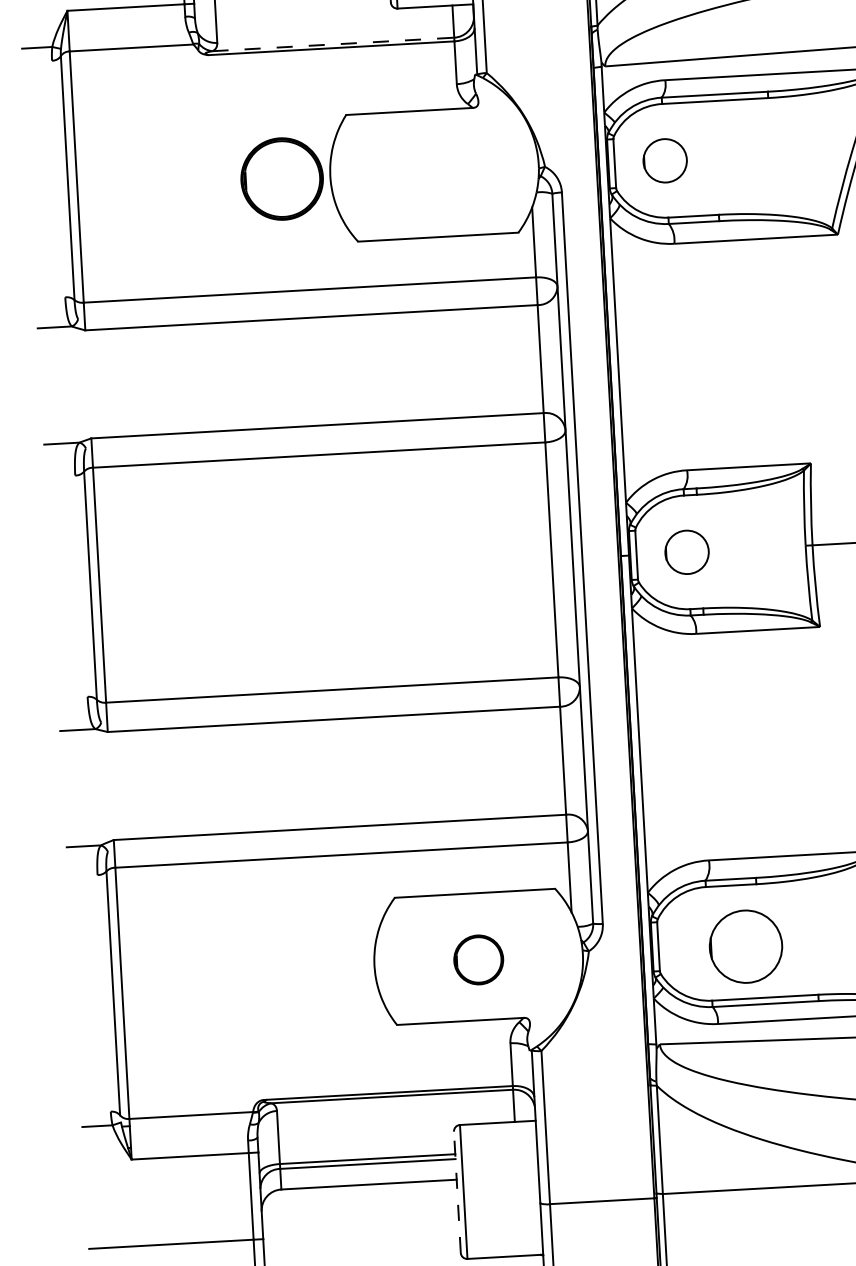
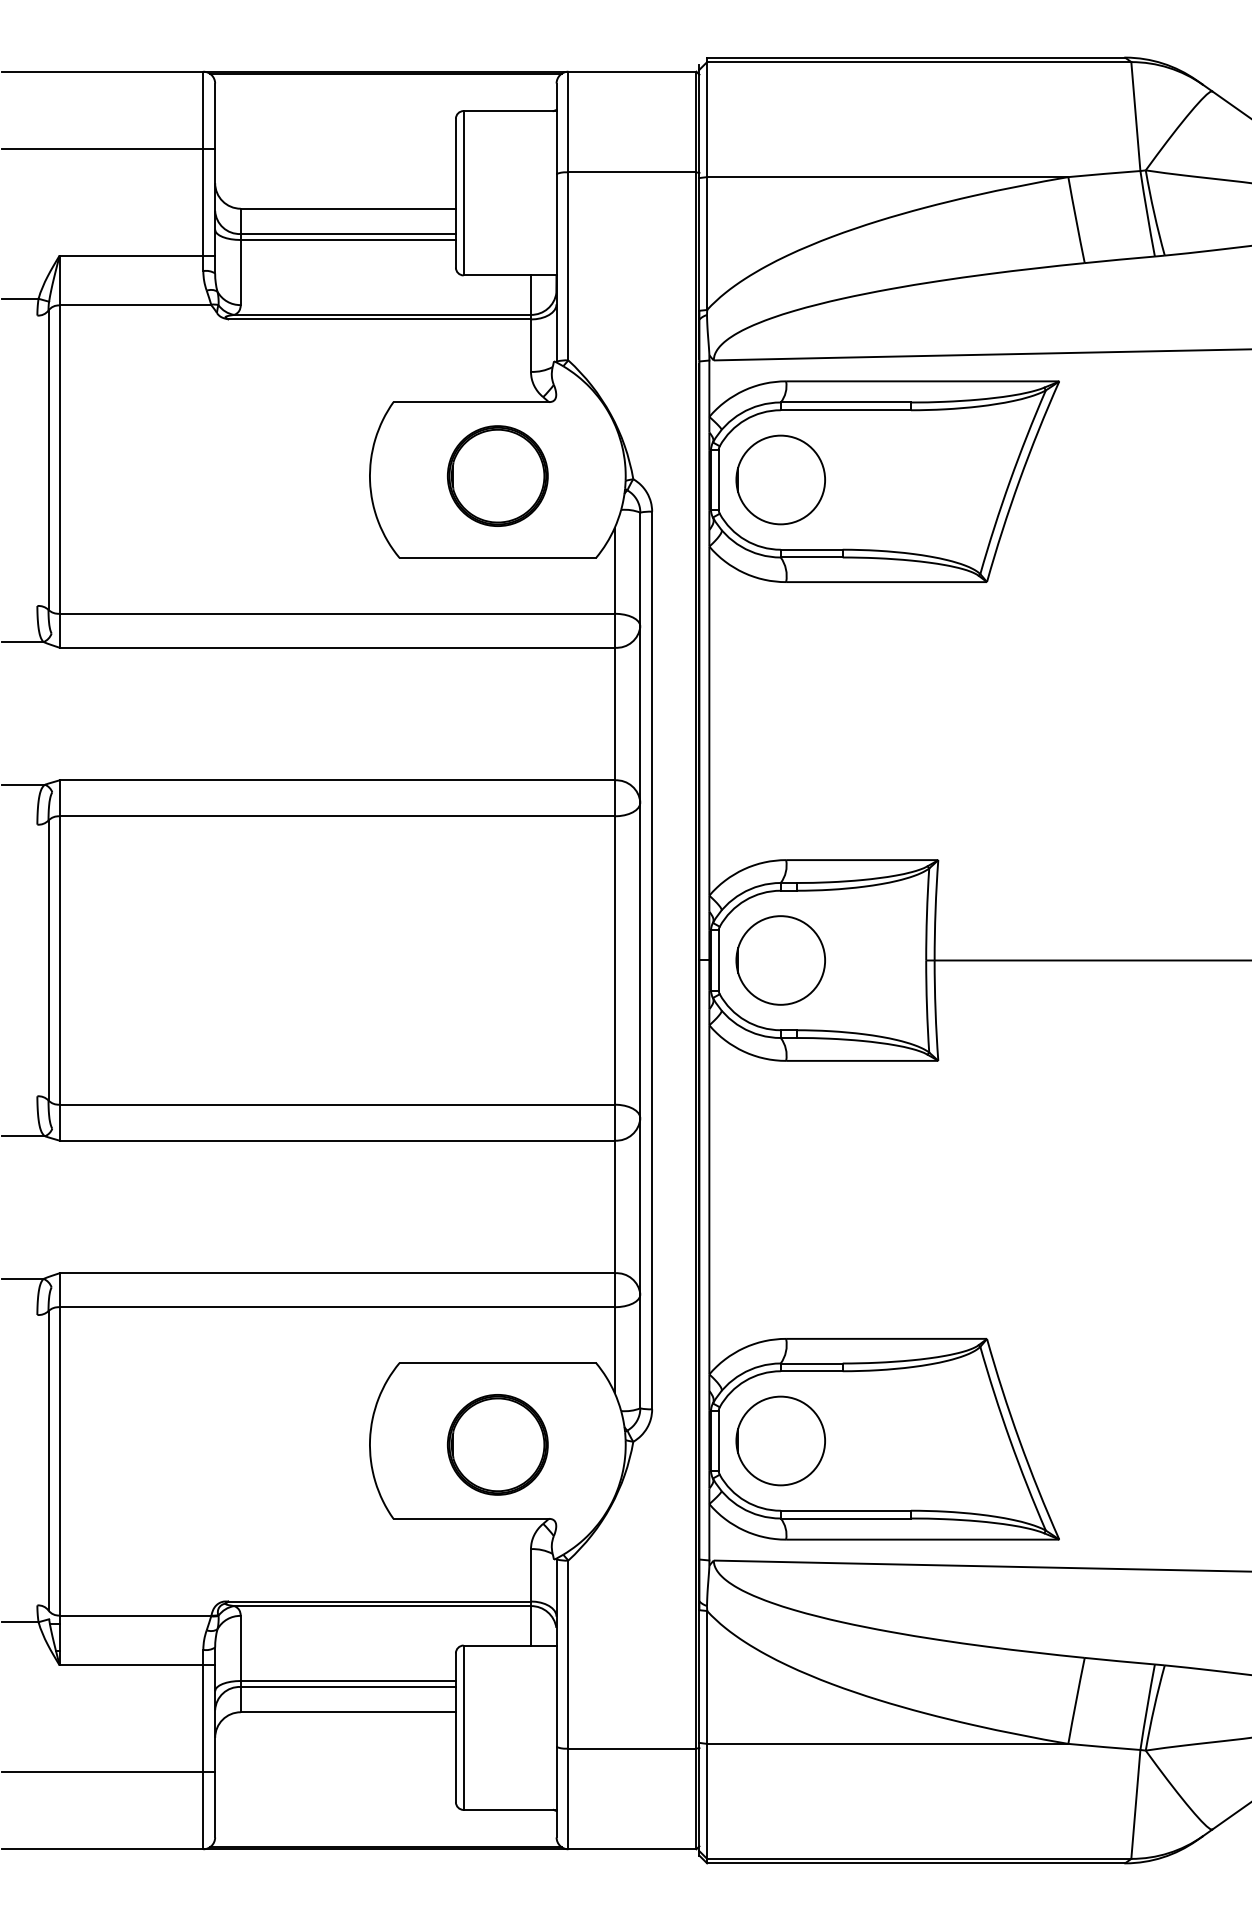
line: (334, 44) -> (383, 314), dashed -> solid
part: (665, 160) -> (780, 479), size x1.67
part: (281, 178) -> (497, 475), moved
circle: (686, 552) -> (780, 960), size x1.67
part: (745, 946) -> (780, 1440), moved
part: (478, 959) -> (497, 1444), size x1.67
line: (457, 1192) -> (455, 1727), dashed -> solid

